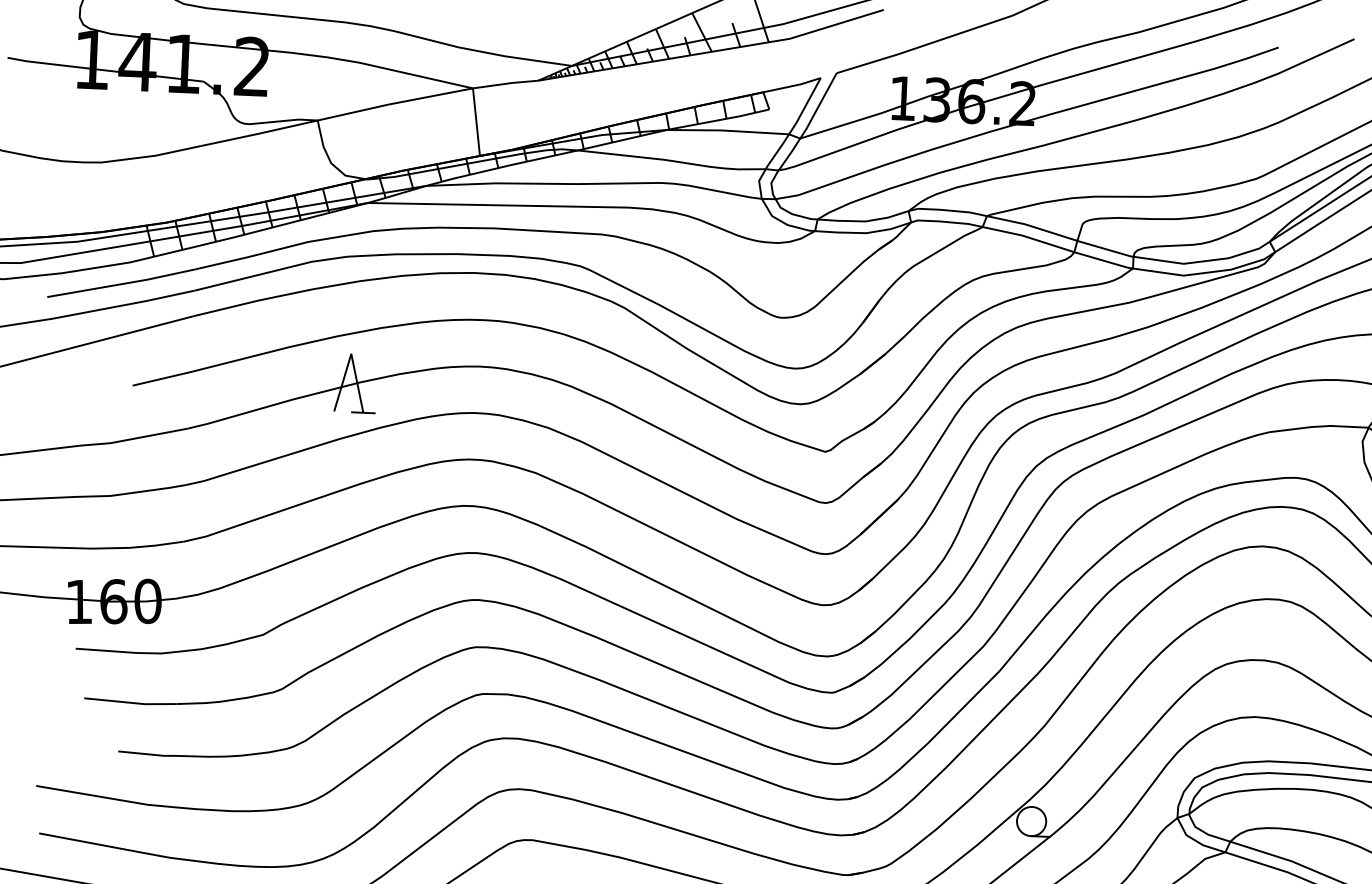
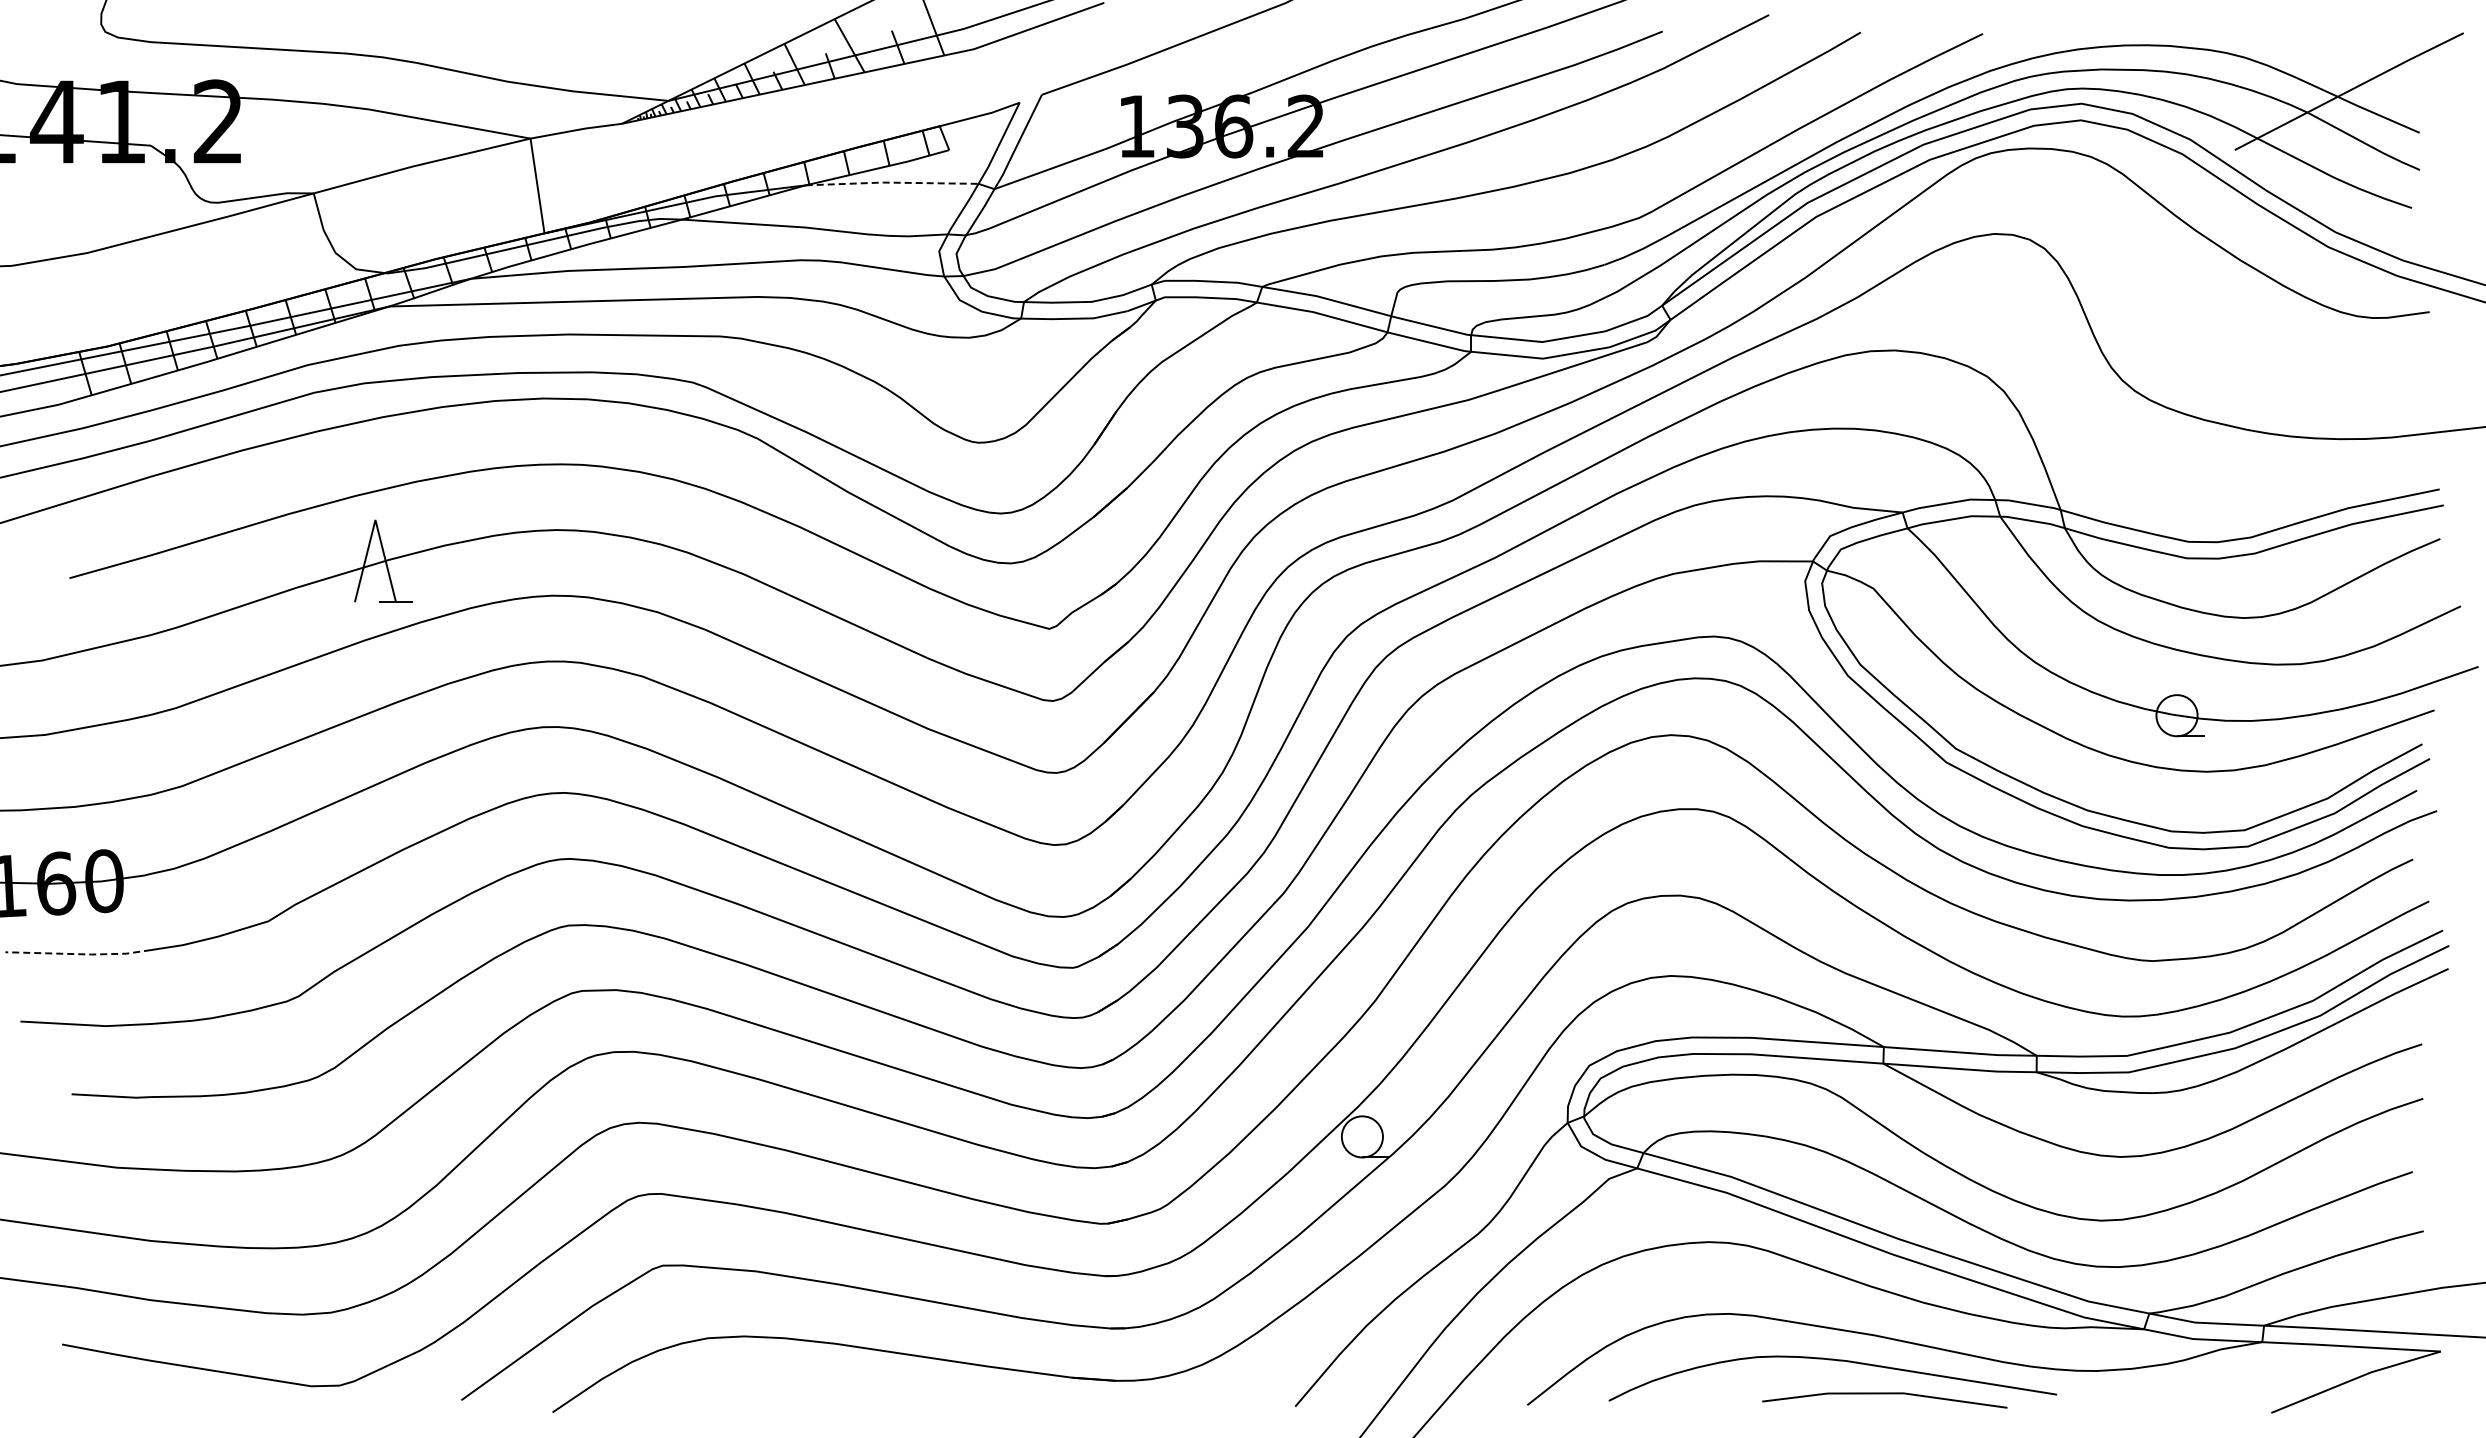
line: (728, 130) -> (892, 182), solid -> dashed
line: (127, 652) -> (78, 954), solid -> dashed

